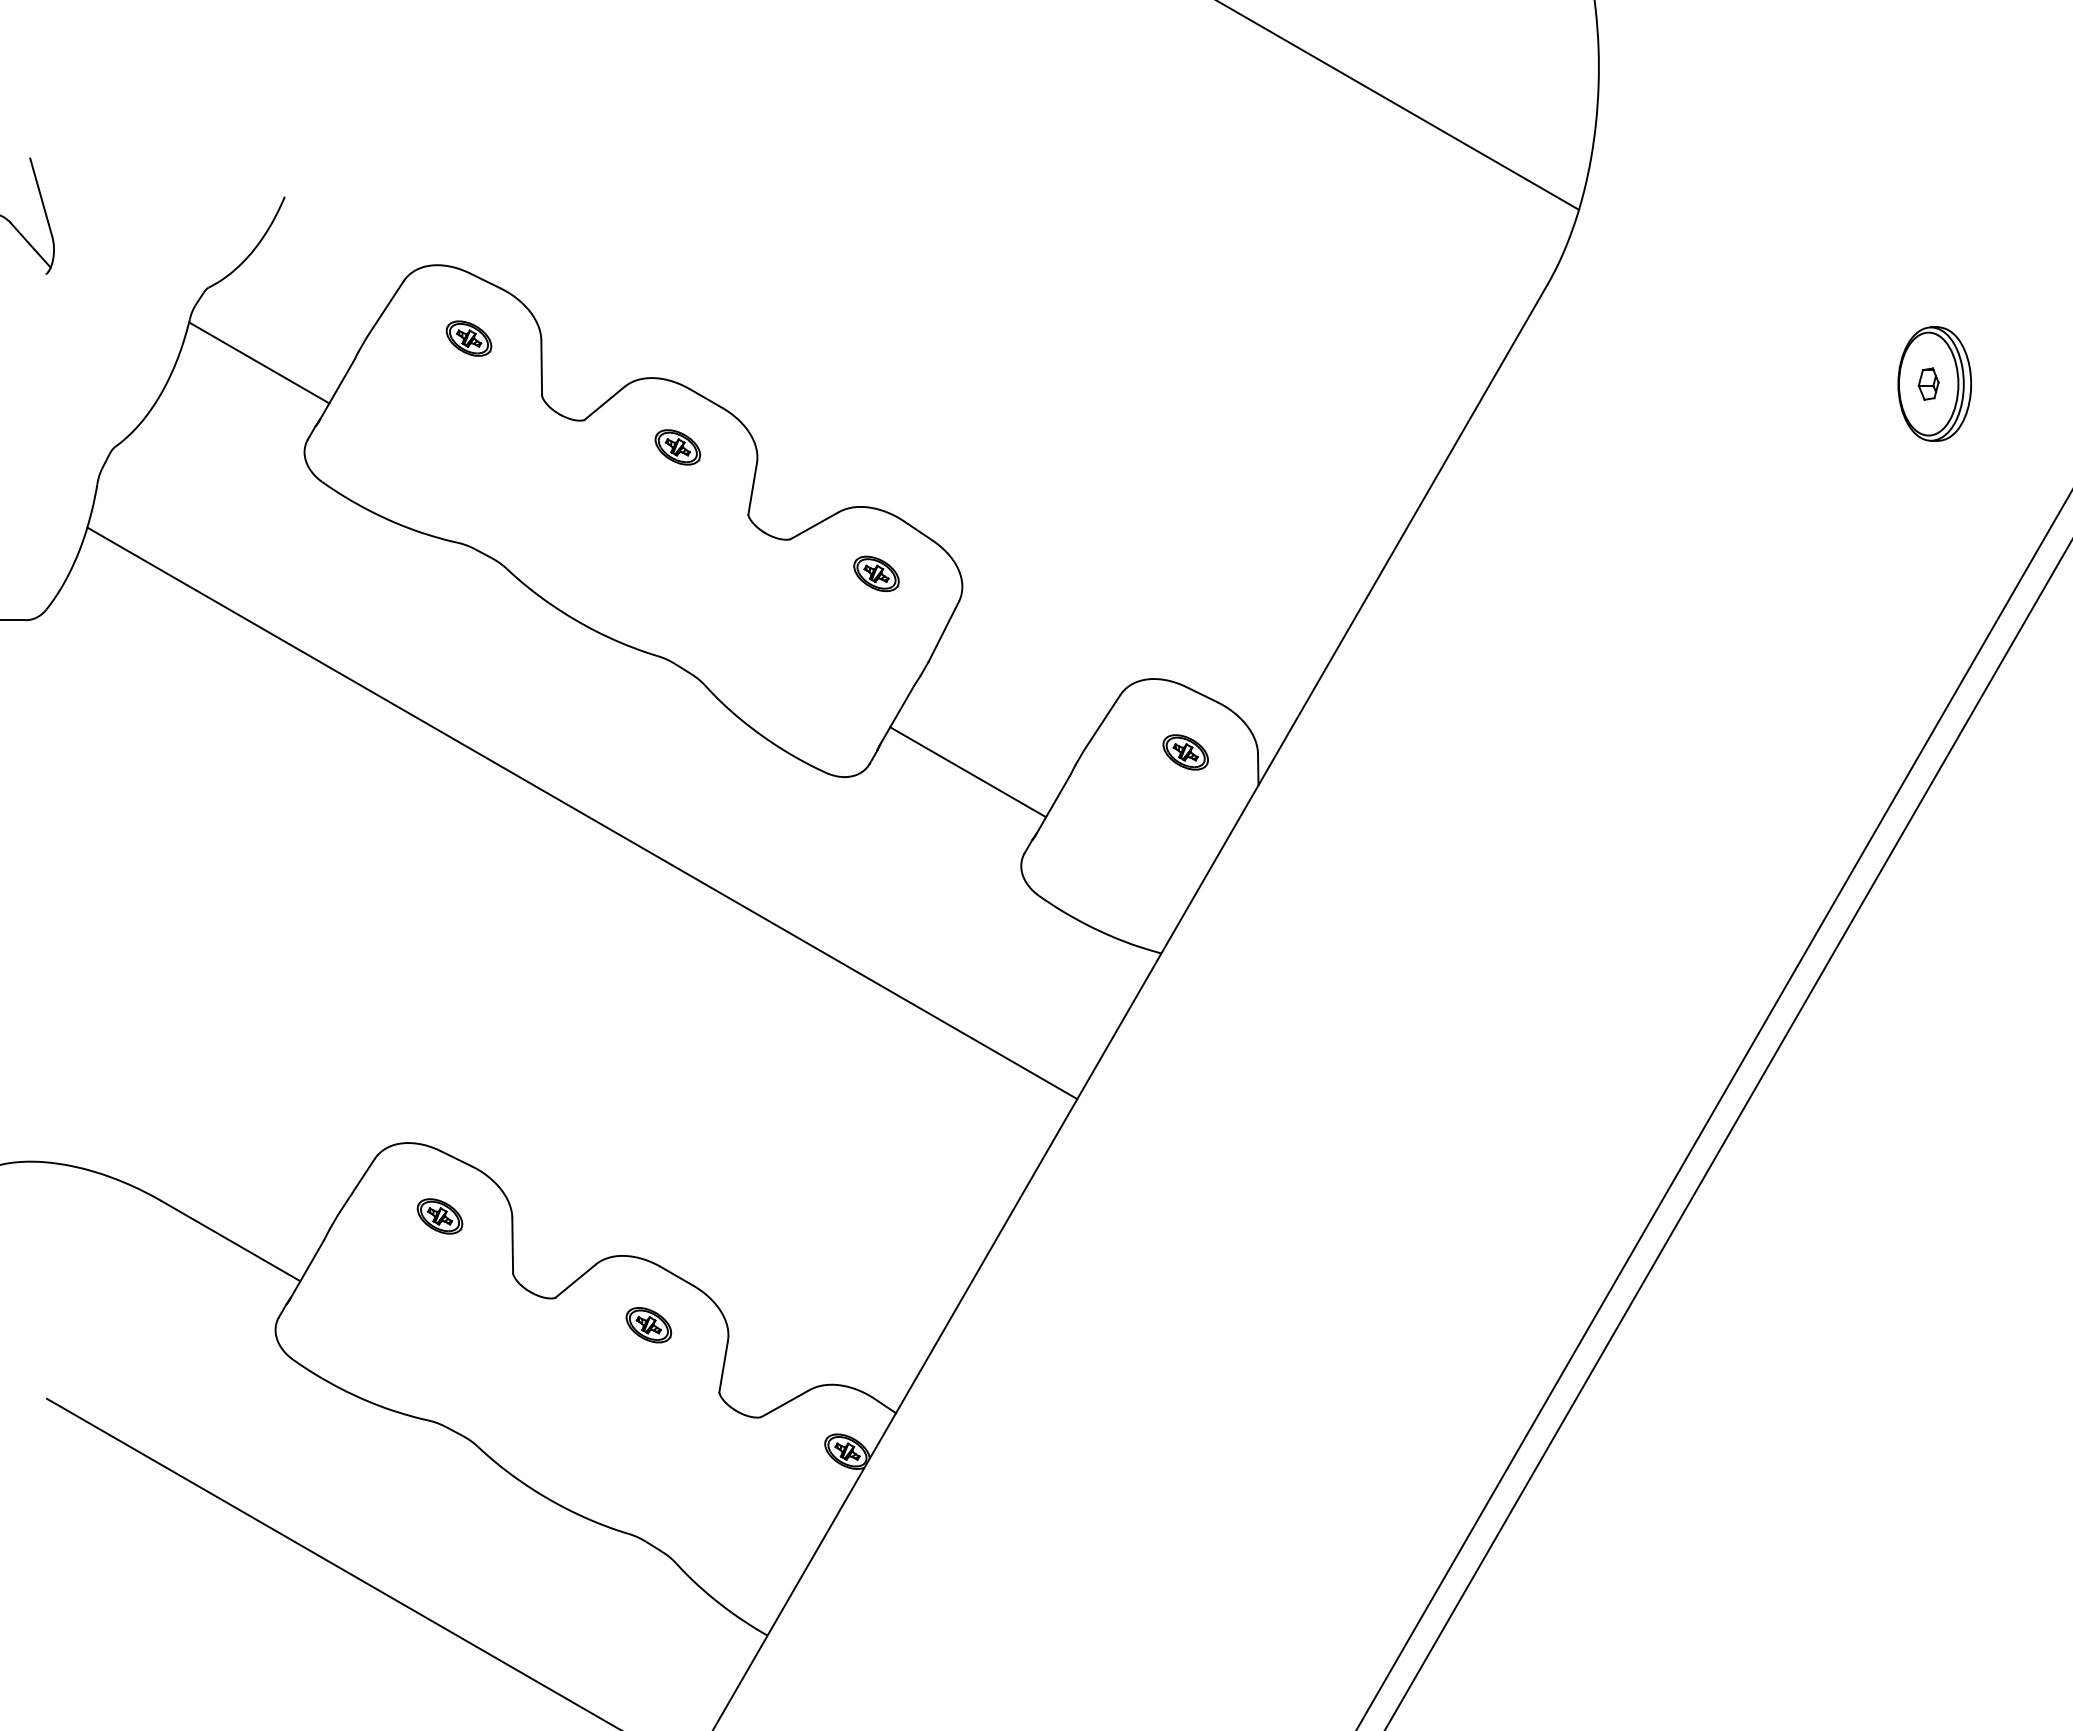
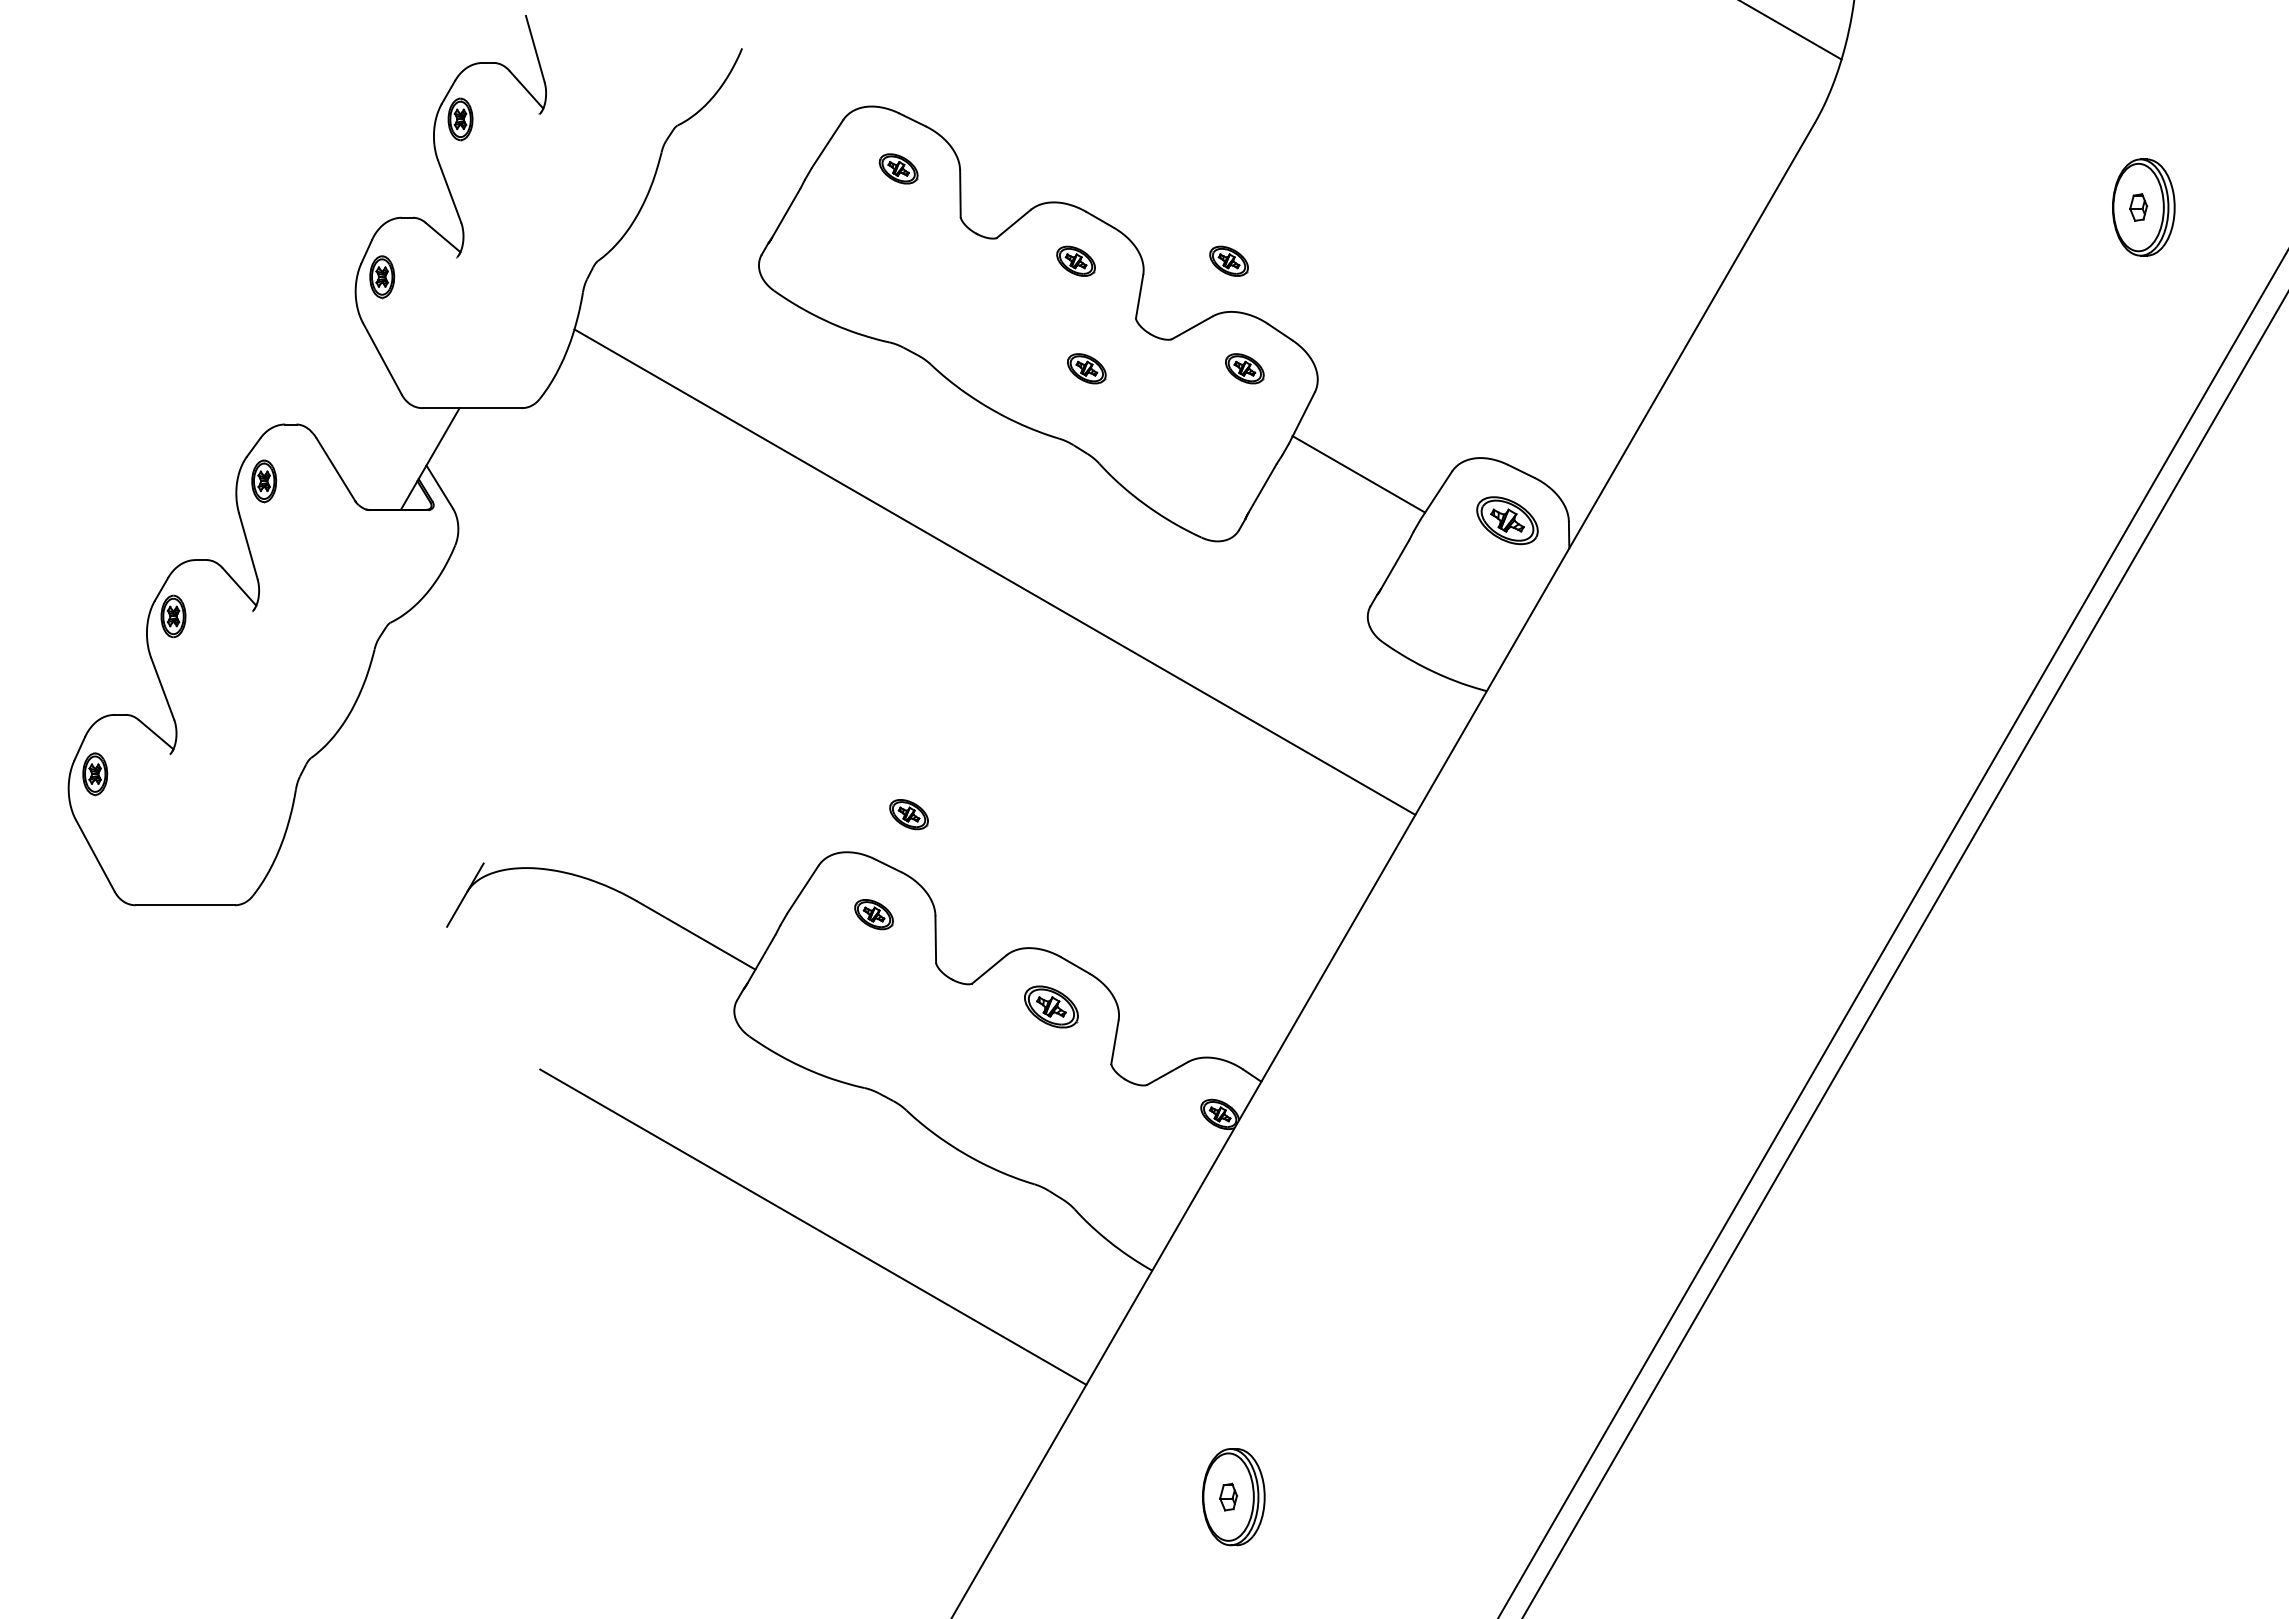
line: (259, 362) -> (720, 189), removed
part: (857, 446) -> (1228, 260), added
part: (690, 573) -> (1086, 368), added
part: (1185, 751) -> (1507, 519), size x1.6
line: (967, 772) -> (1358, 474), moved
part: (480, 1098) -> (908, 814), added
part: (648, 1324) -> (1051, 1006), size x1.4

